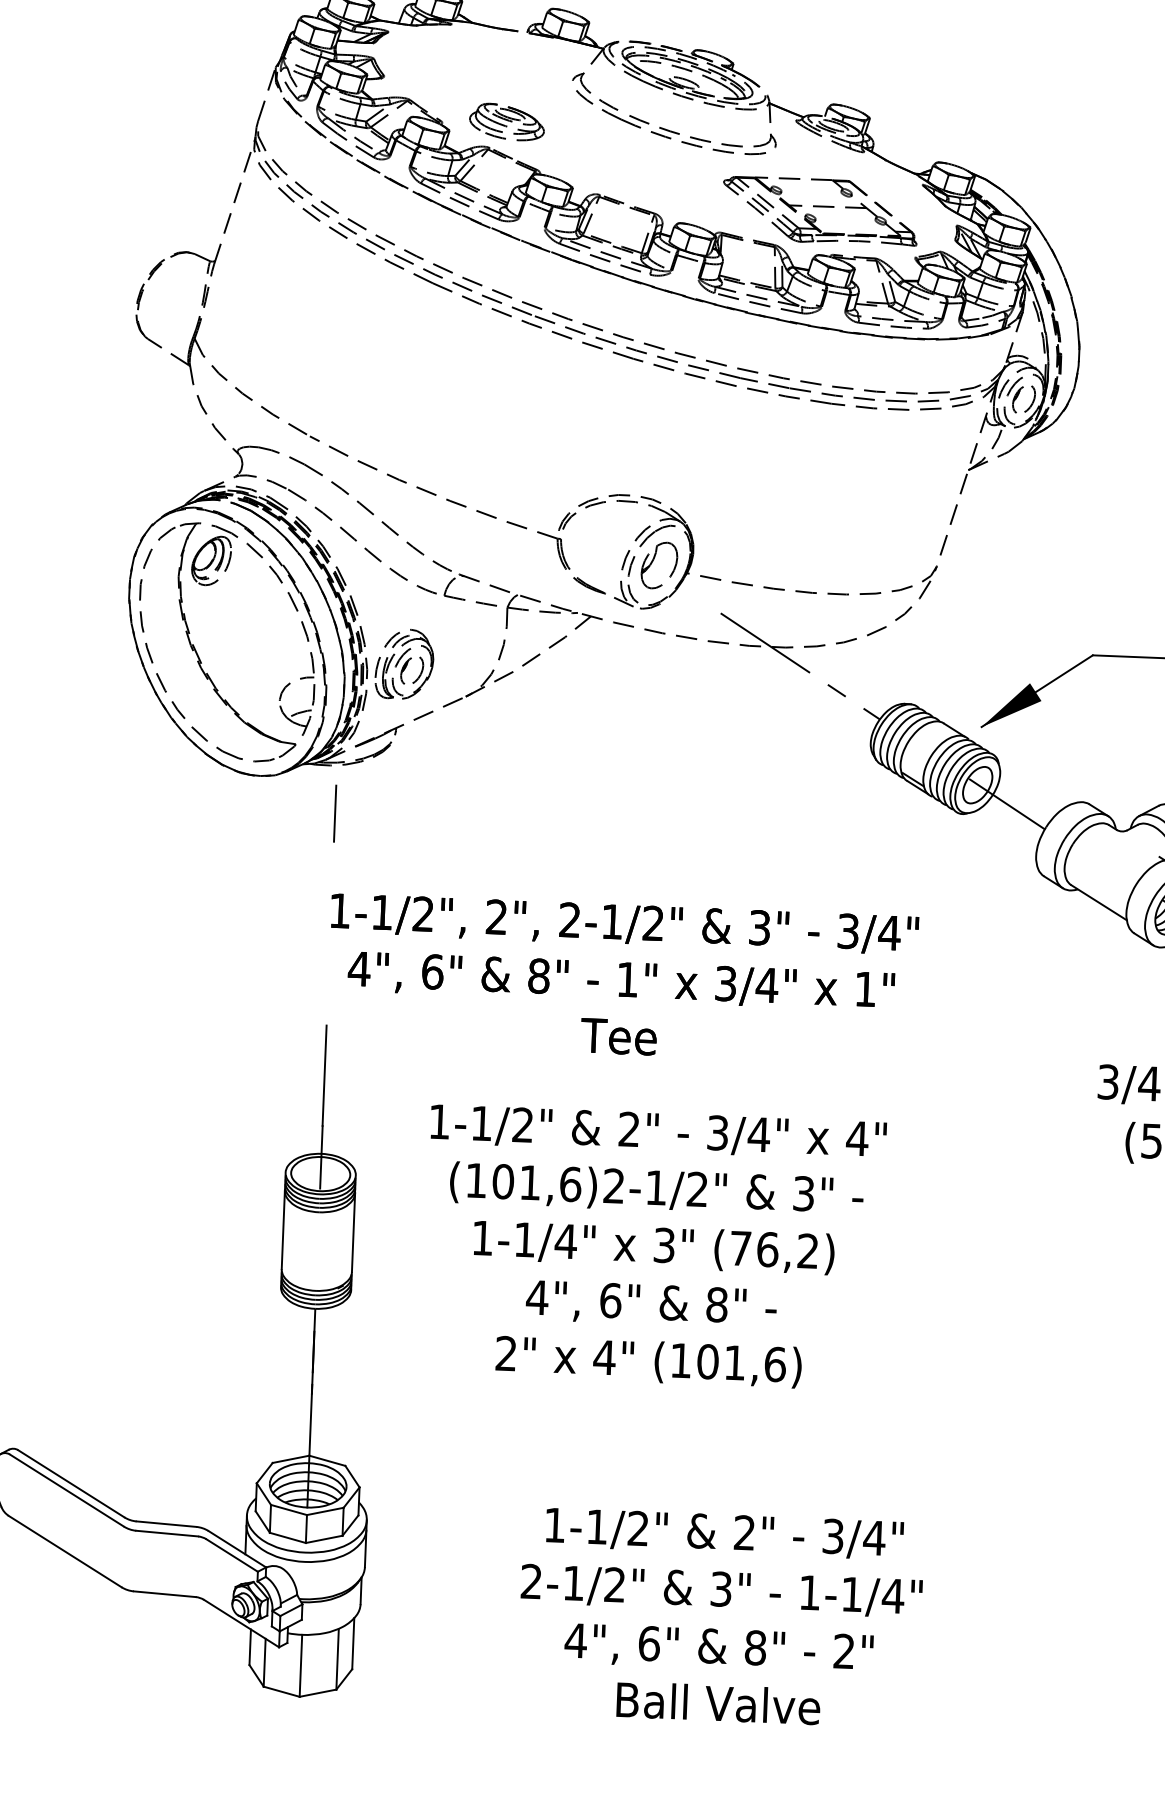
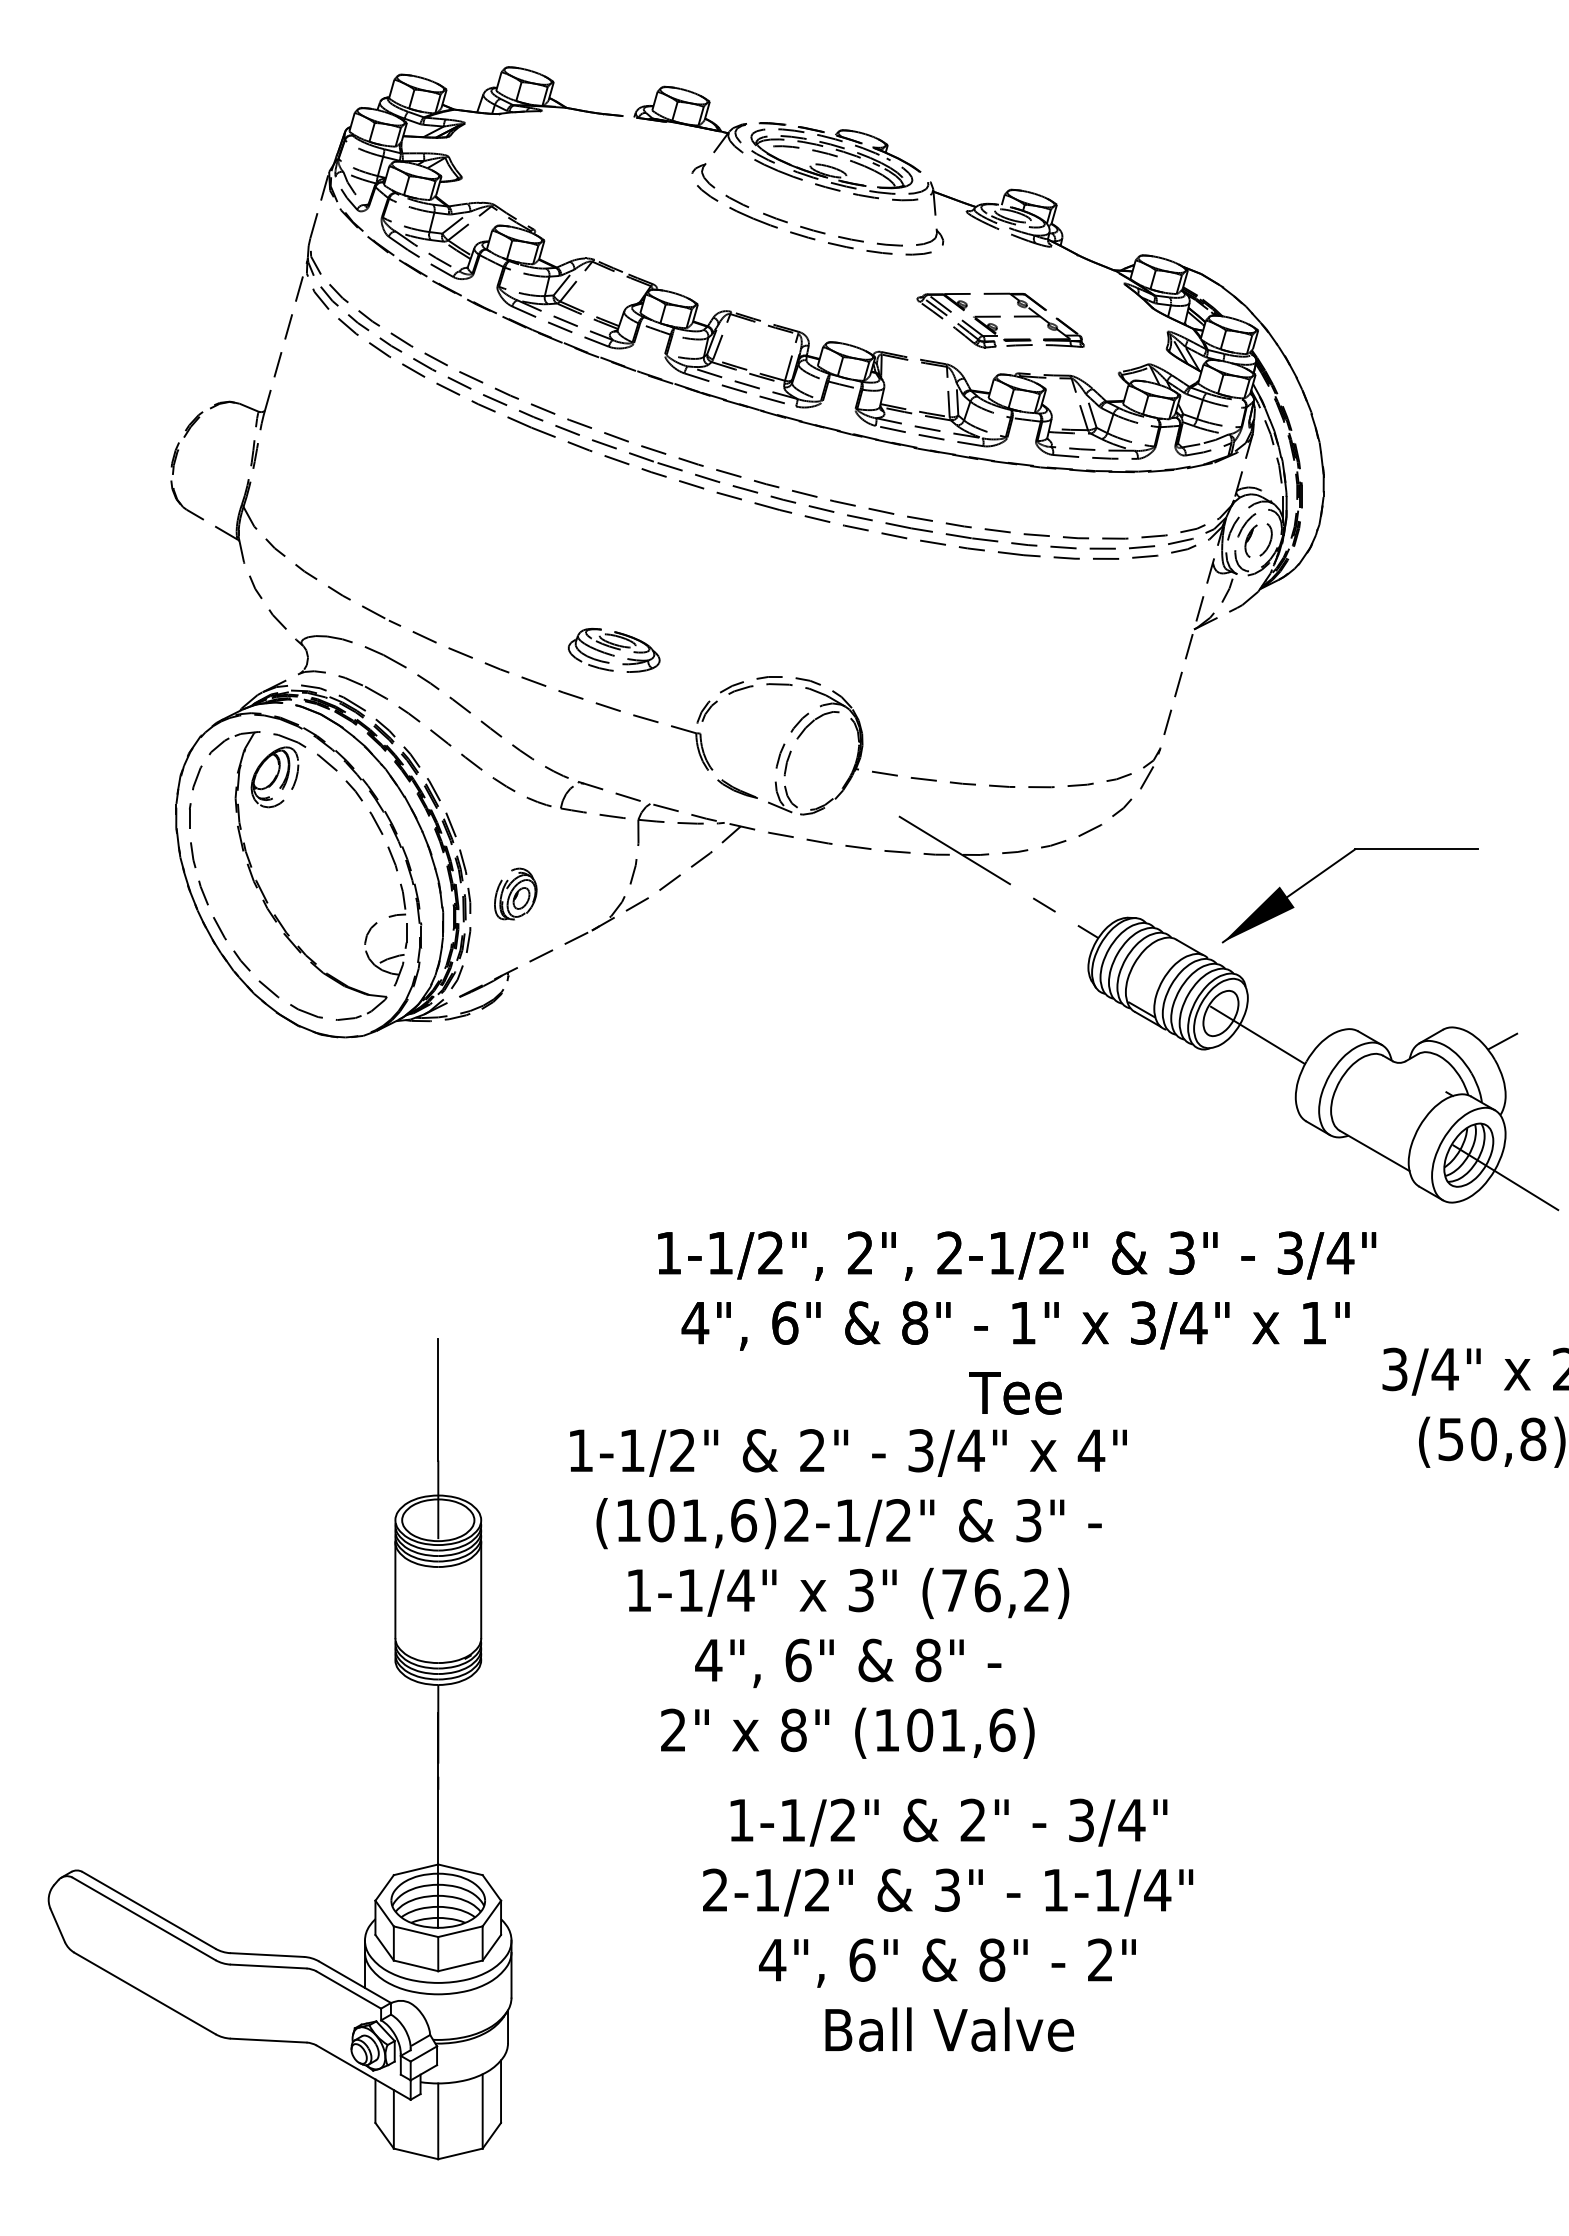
part: (506, 121) -> (613, 649), moved
part: (820, 210) -> (1000, 320), size x0.7
part: (652, 562) -> (813, 757), removed
part: (404, 663) -> (515, 893), size x0.6
line: (335, 813) -> (438, 1079), removed
text: (622, 979) -> (1017, 1322), moved
text: (604, 1357) -> (793, 1730), 4" -> 8"
text: (721, 1617) -> (948, 1924), moved

